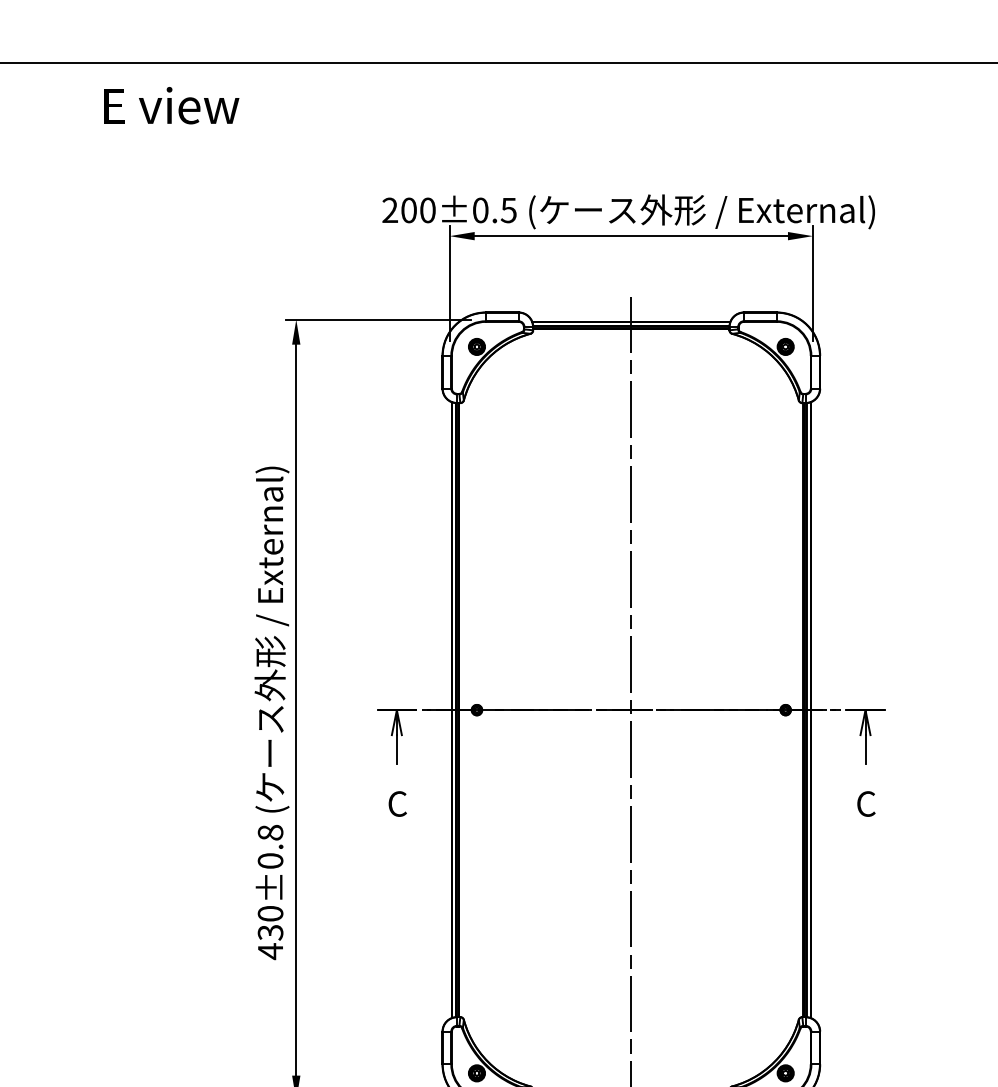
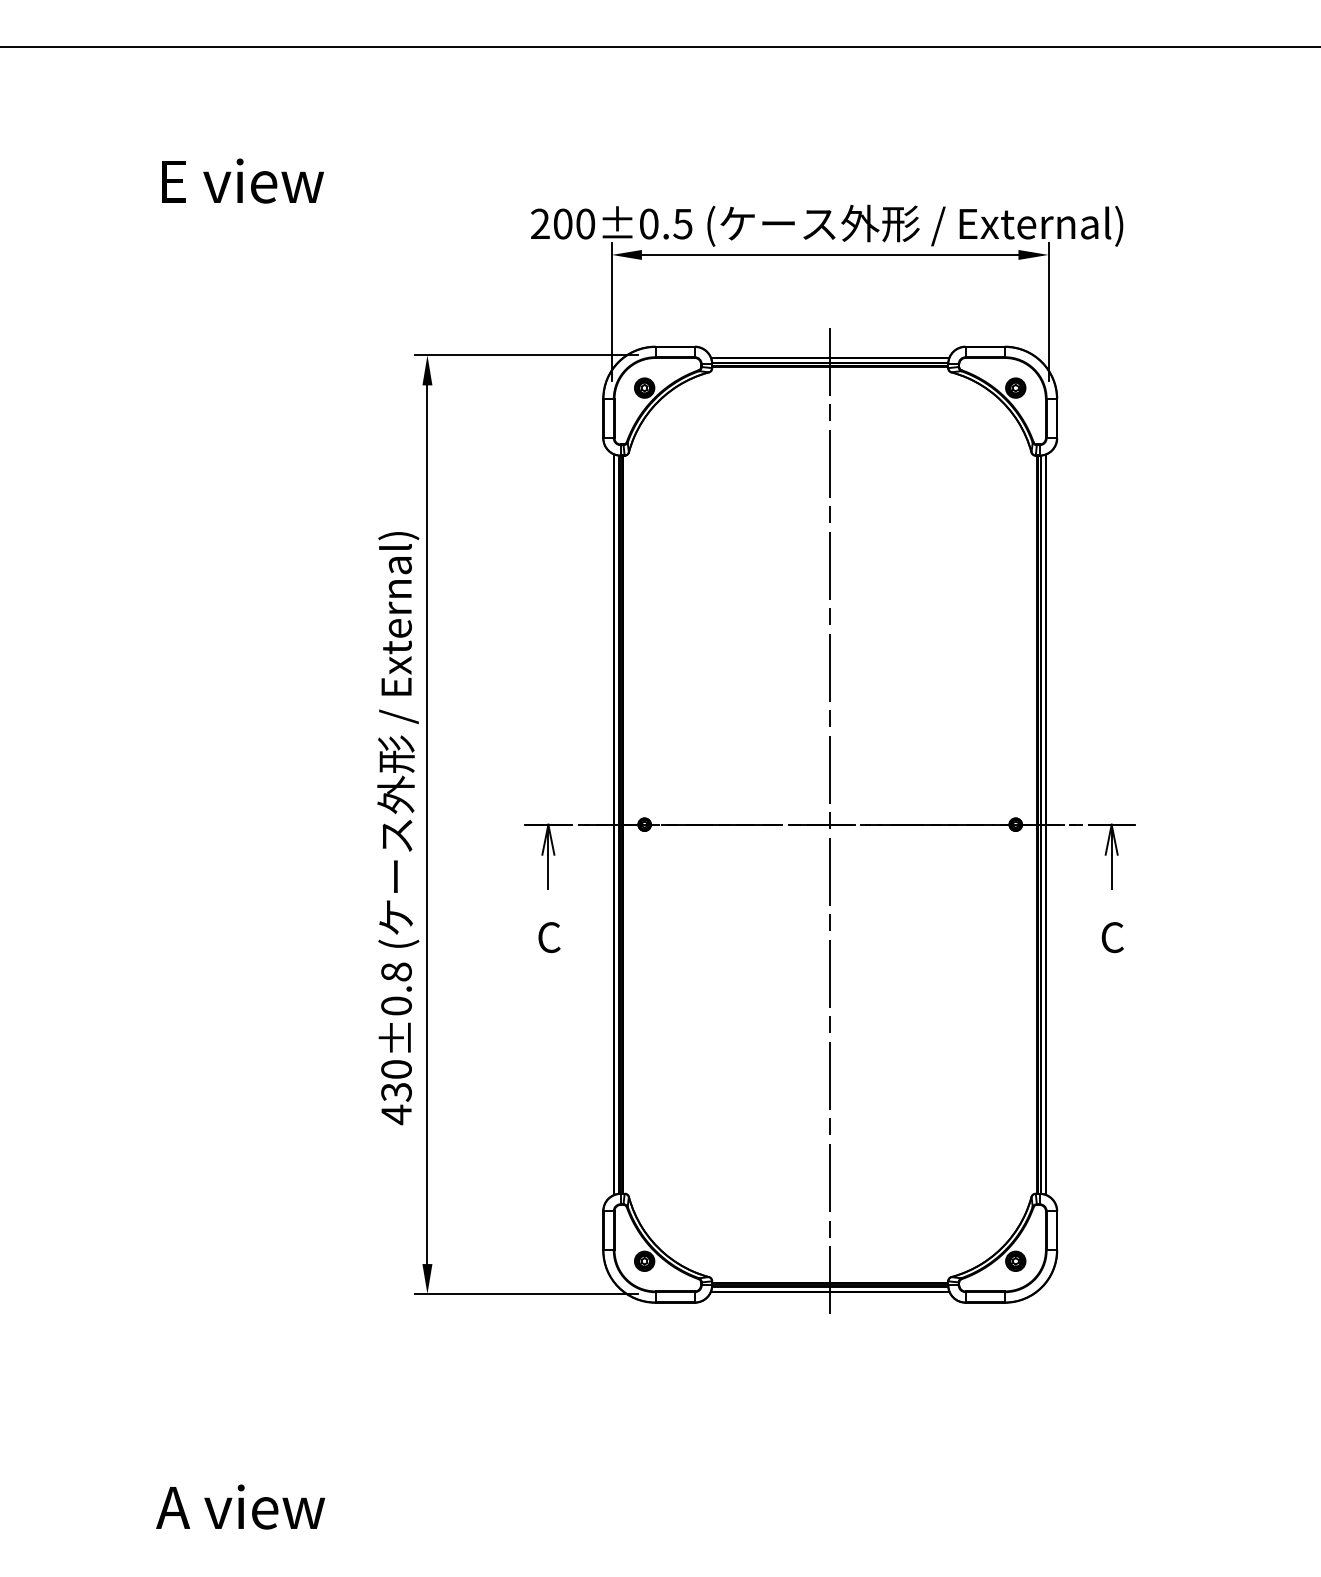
text: (171, 105) -> (242, 180), moved

